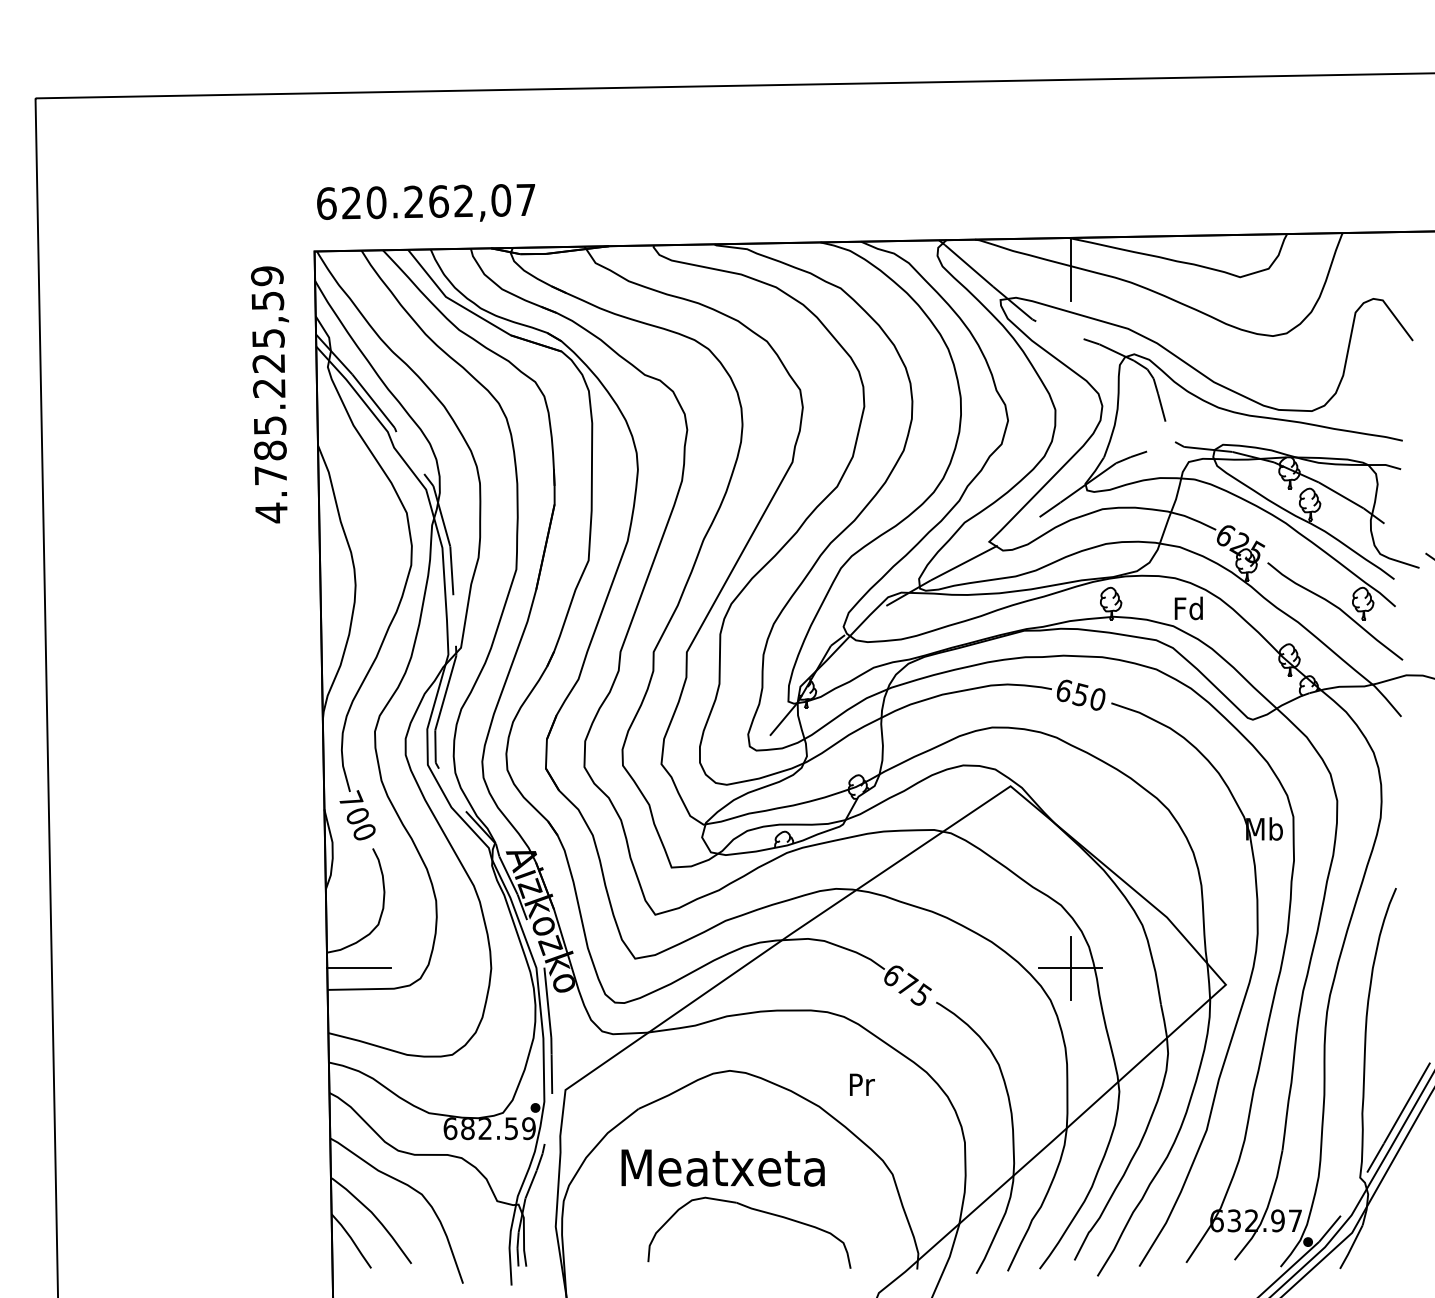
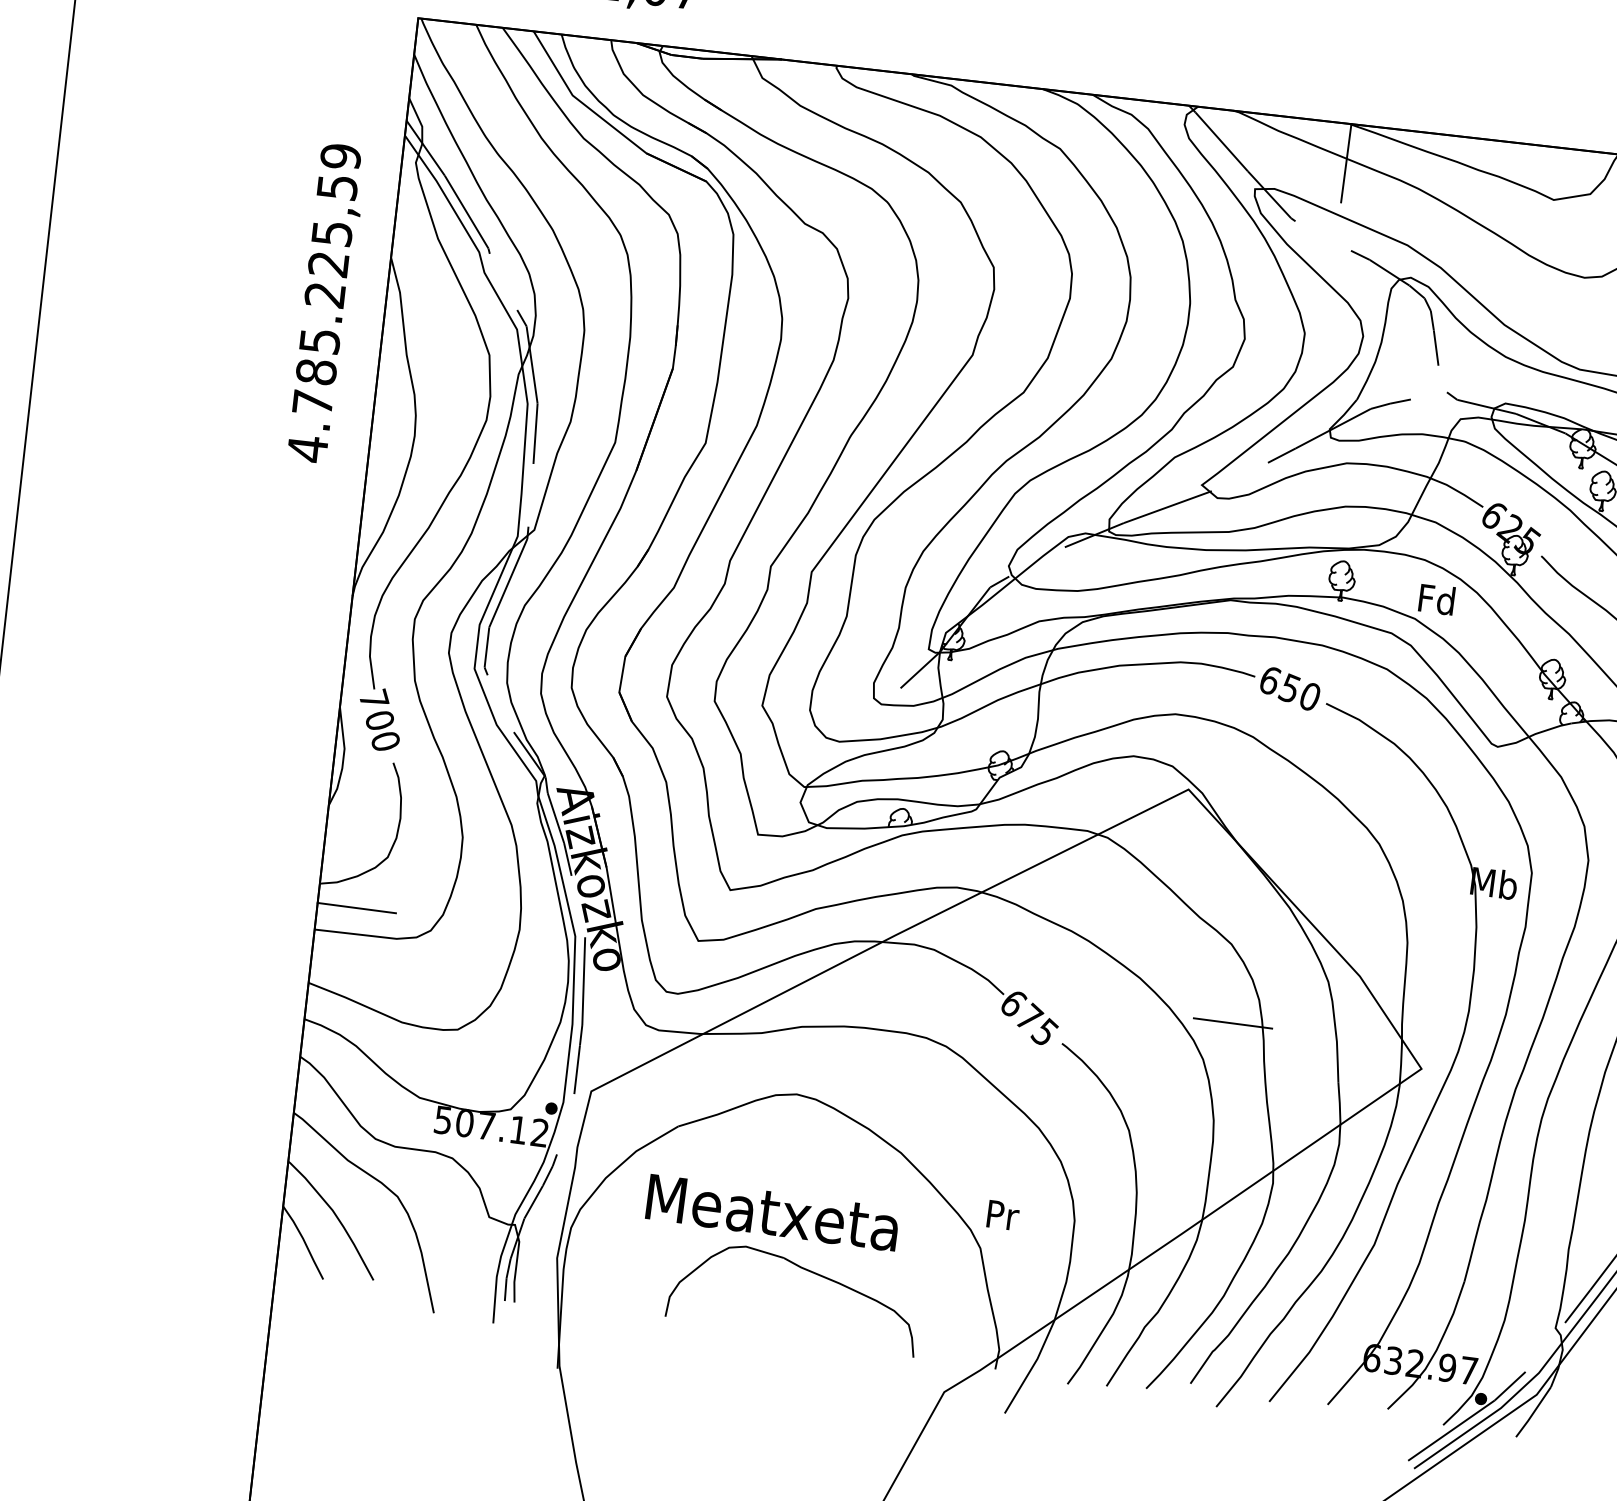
text: (269, 394) -> (324, 302), moved
line: (1070, 968) -> (1232, 1023), removed
text: (862, 1084) -> (1003, 1215), moved
text: (489, 1128) -> (491, 1126), 682.59 -> 507.12

